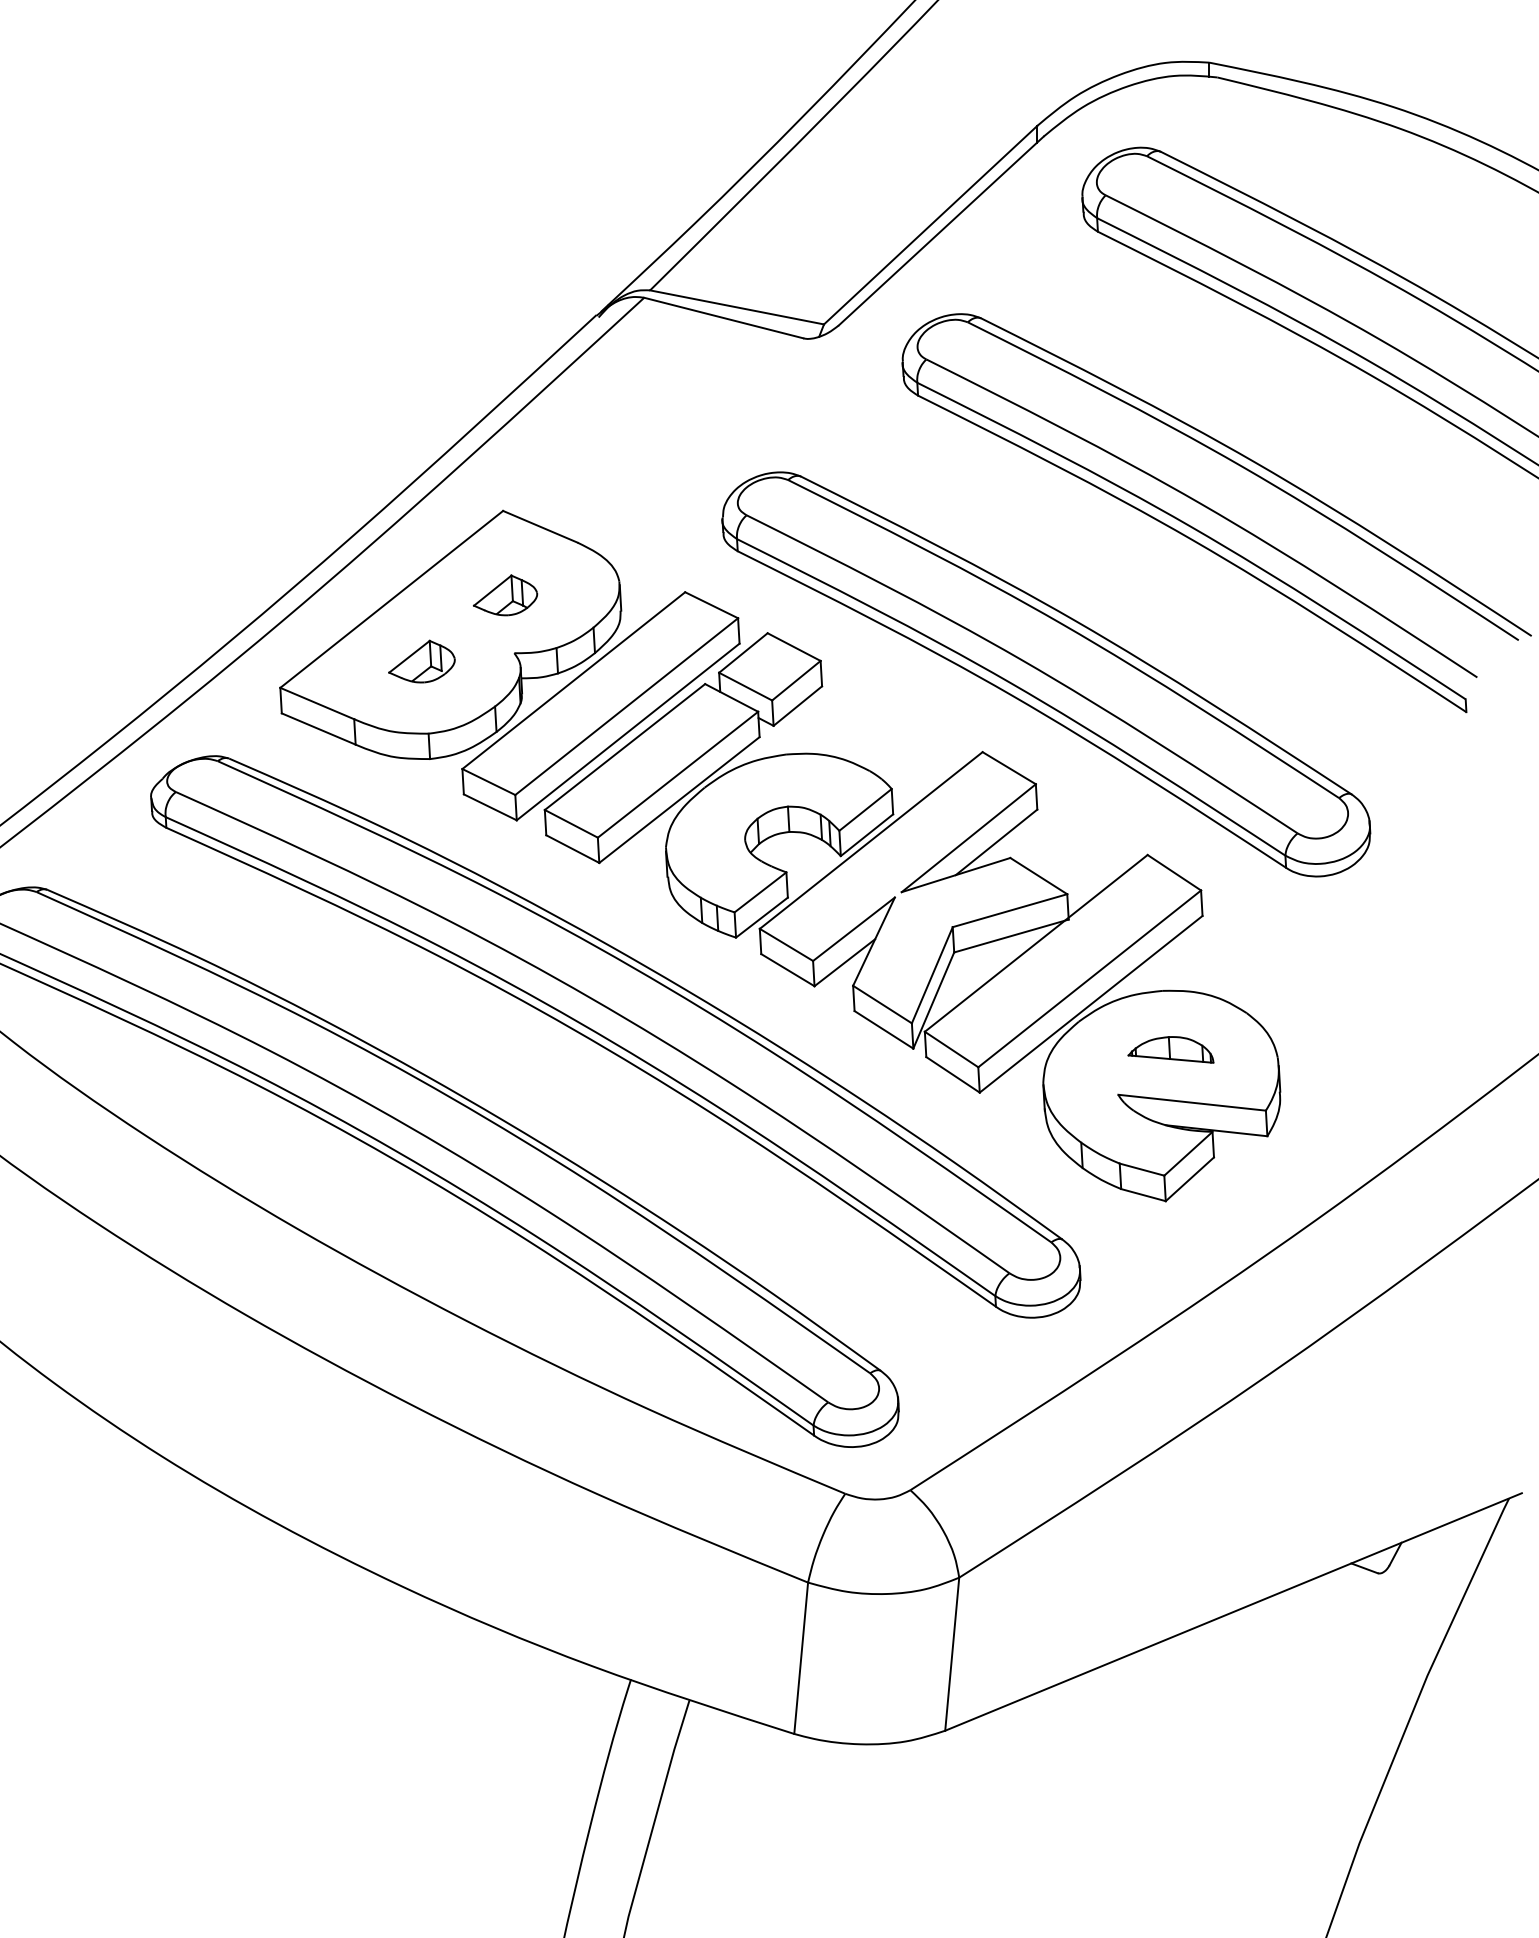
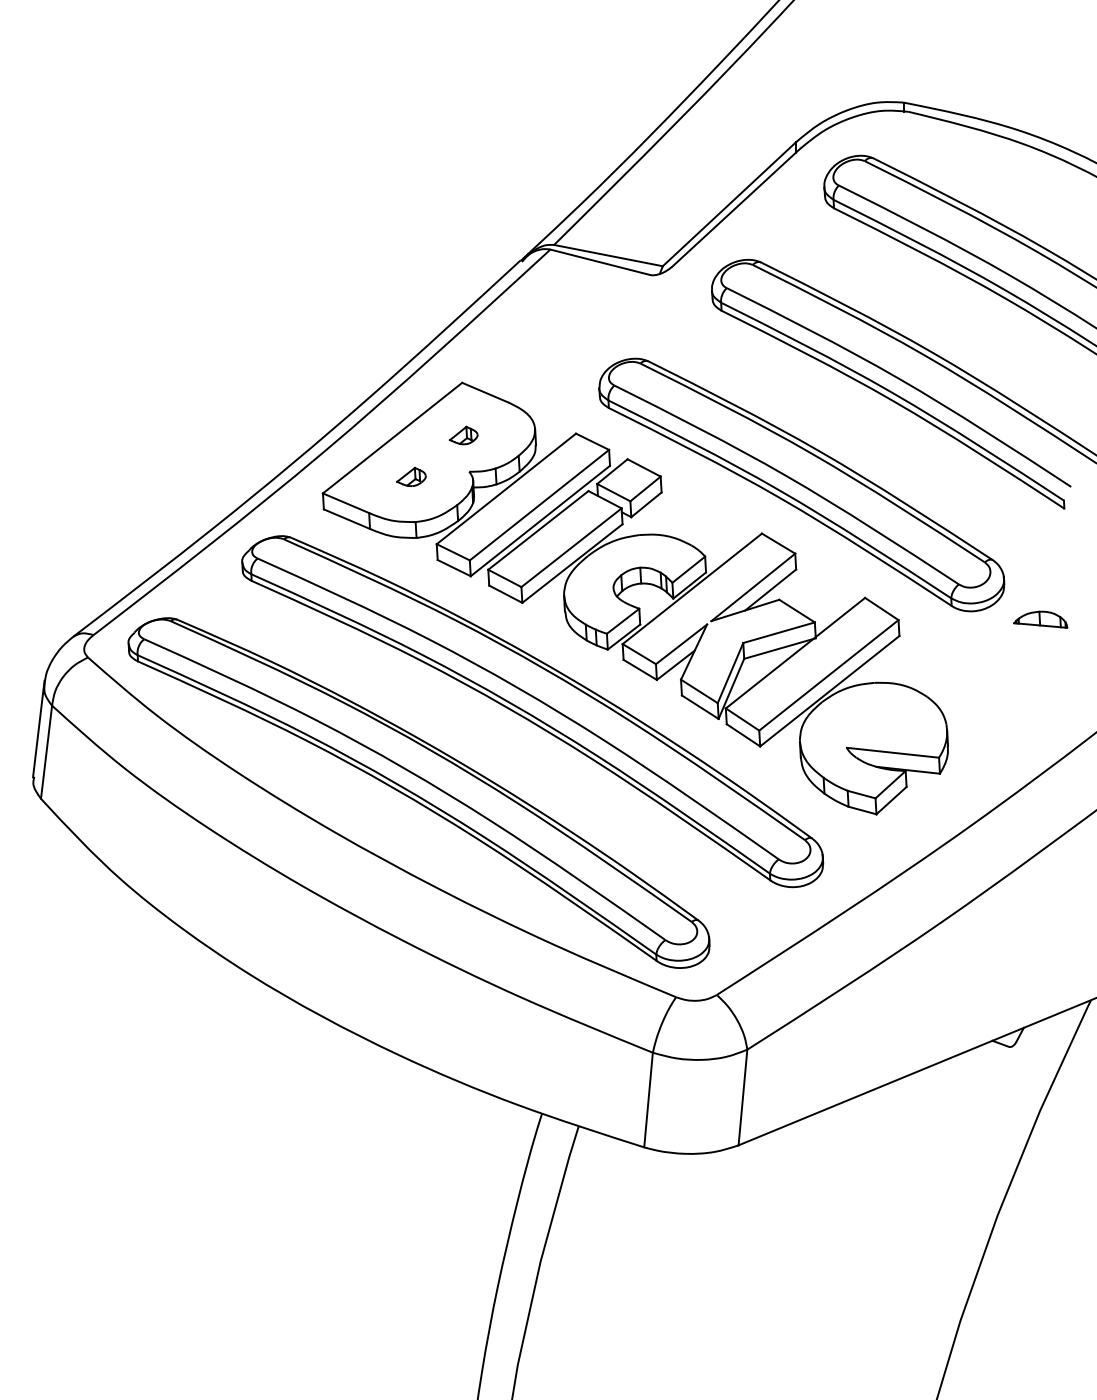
part: (505, 595) -> (463, 435), size x0.7
part: (421, 660) -> (411, 476), size x0.7
part: (1170, 1049) -> (1040, 619), moved

